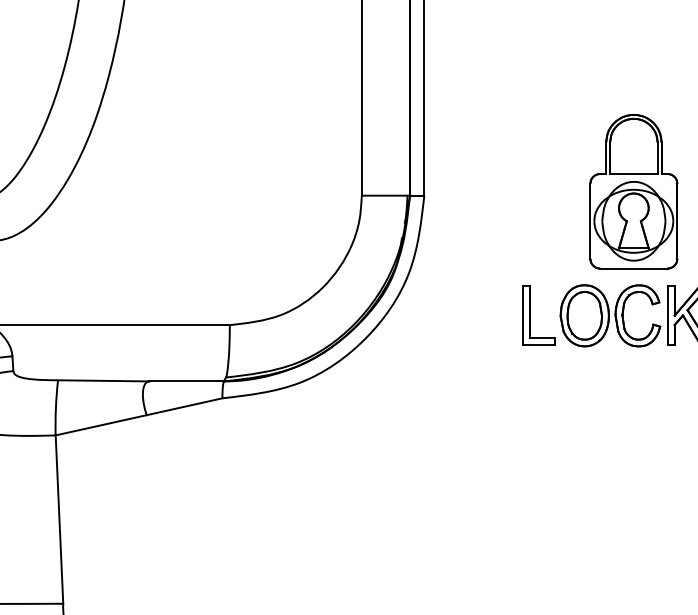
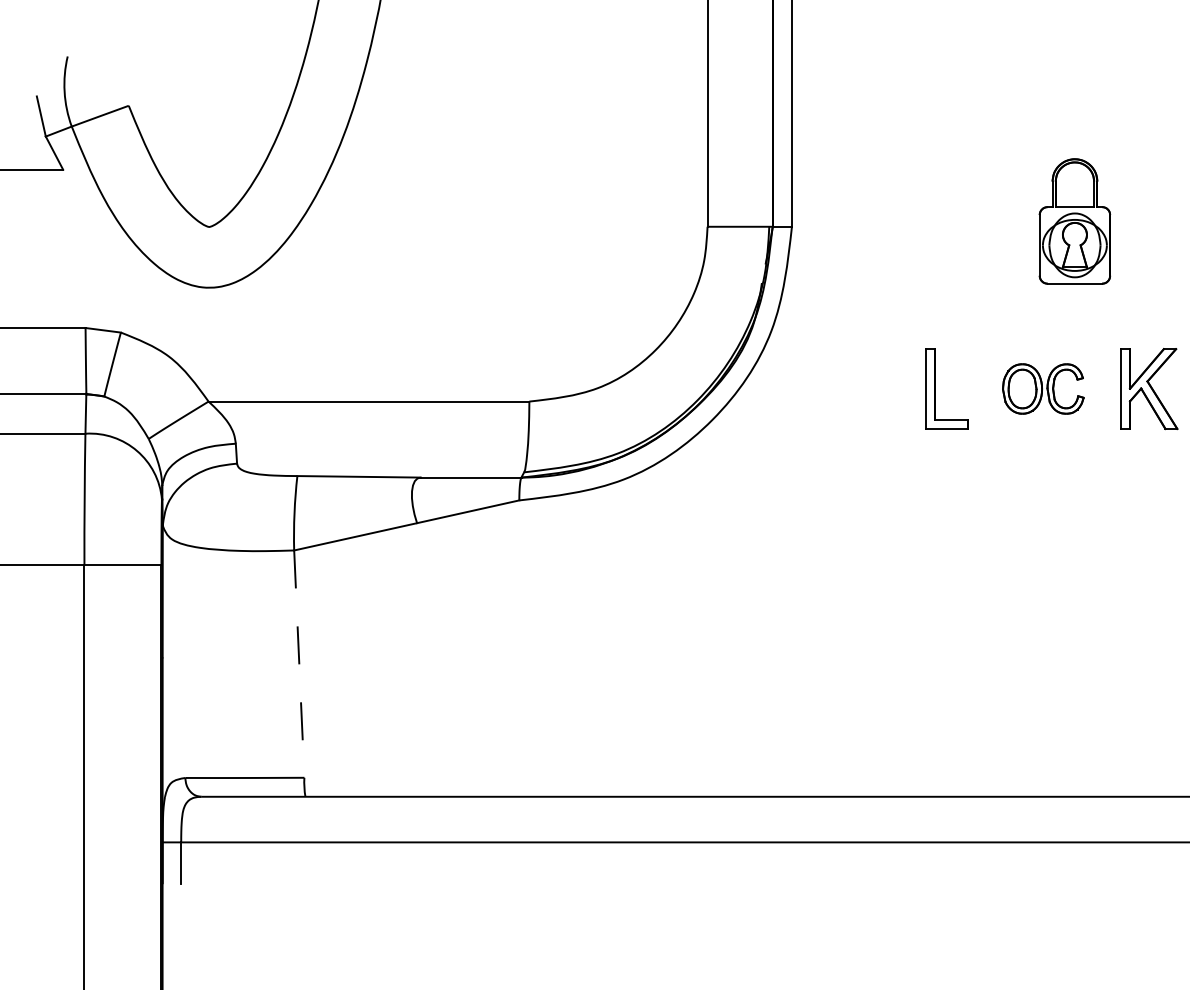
part: (633, 191) -> (1074, 221), size x0.6
part: (610, 315) -> (1043, 388), size x0.6
line: (59, 519) -> (299, 664), solid -> dashed

